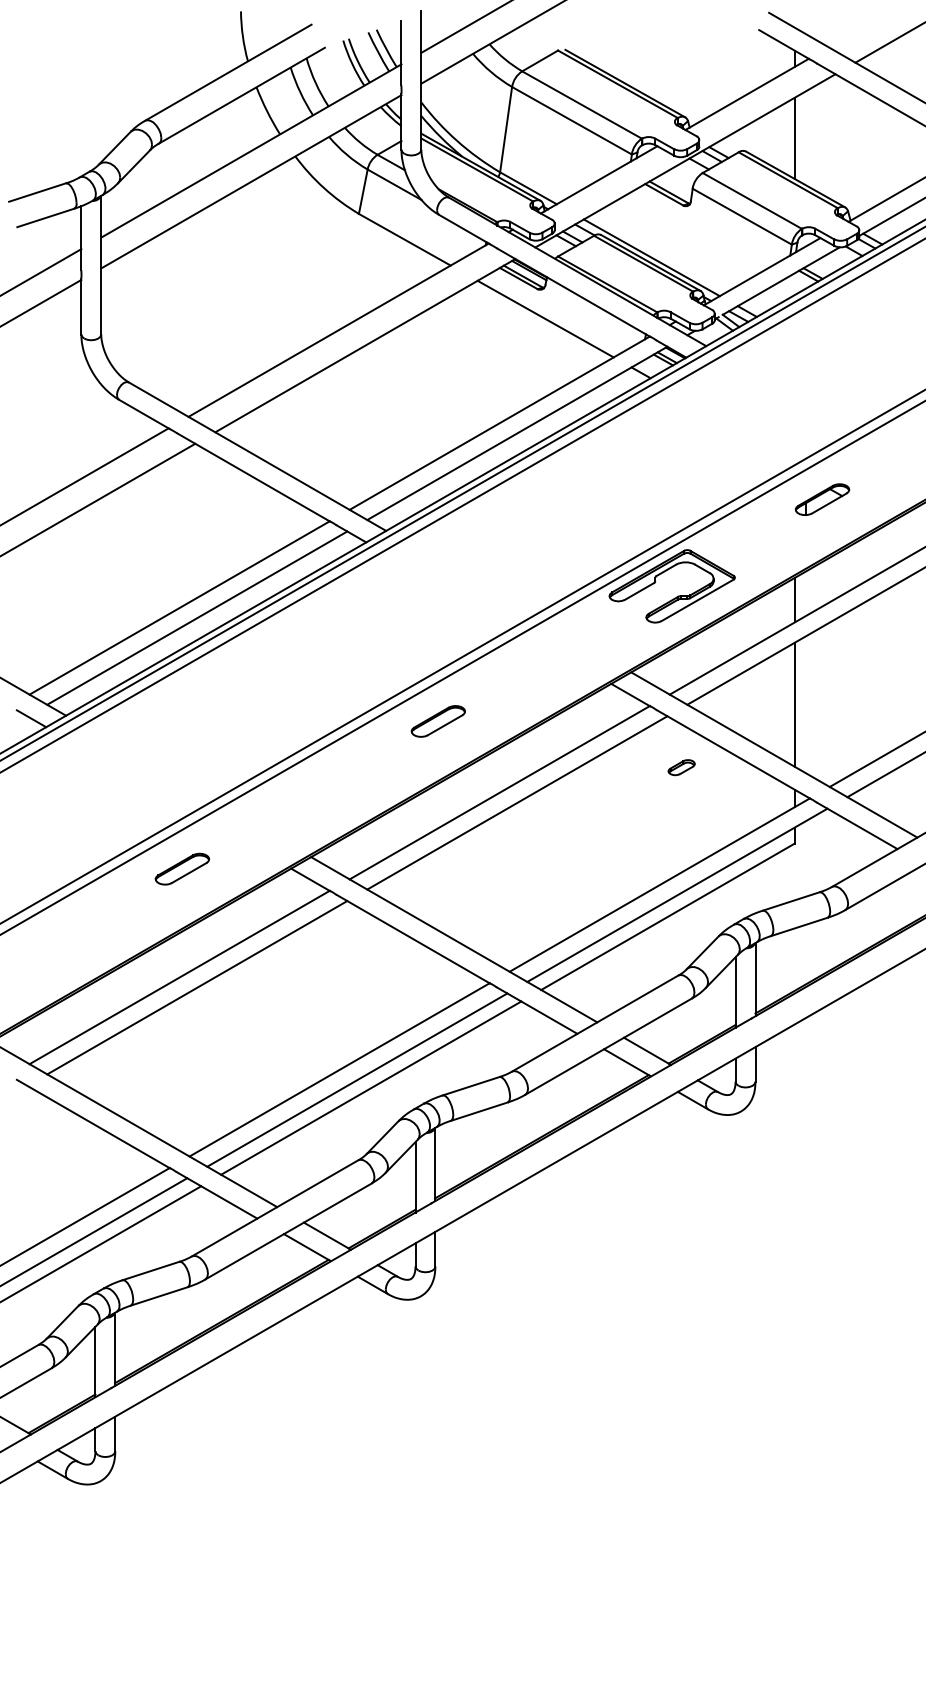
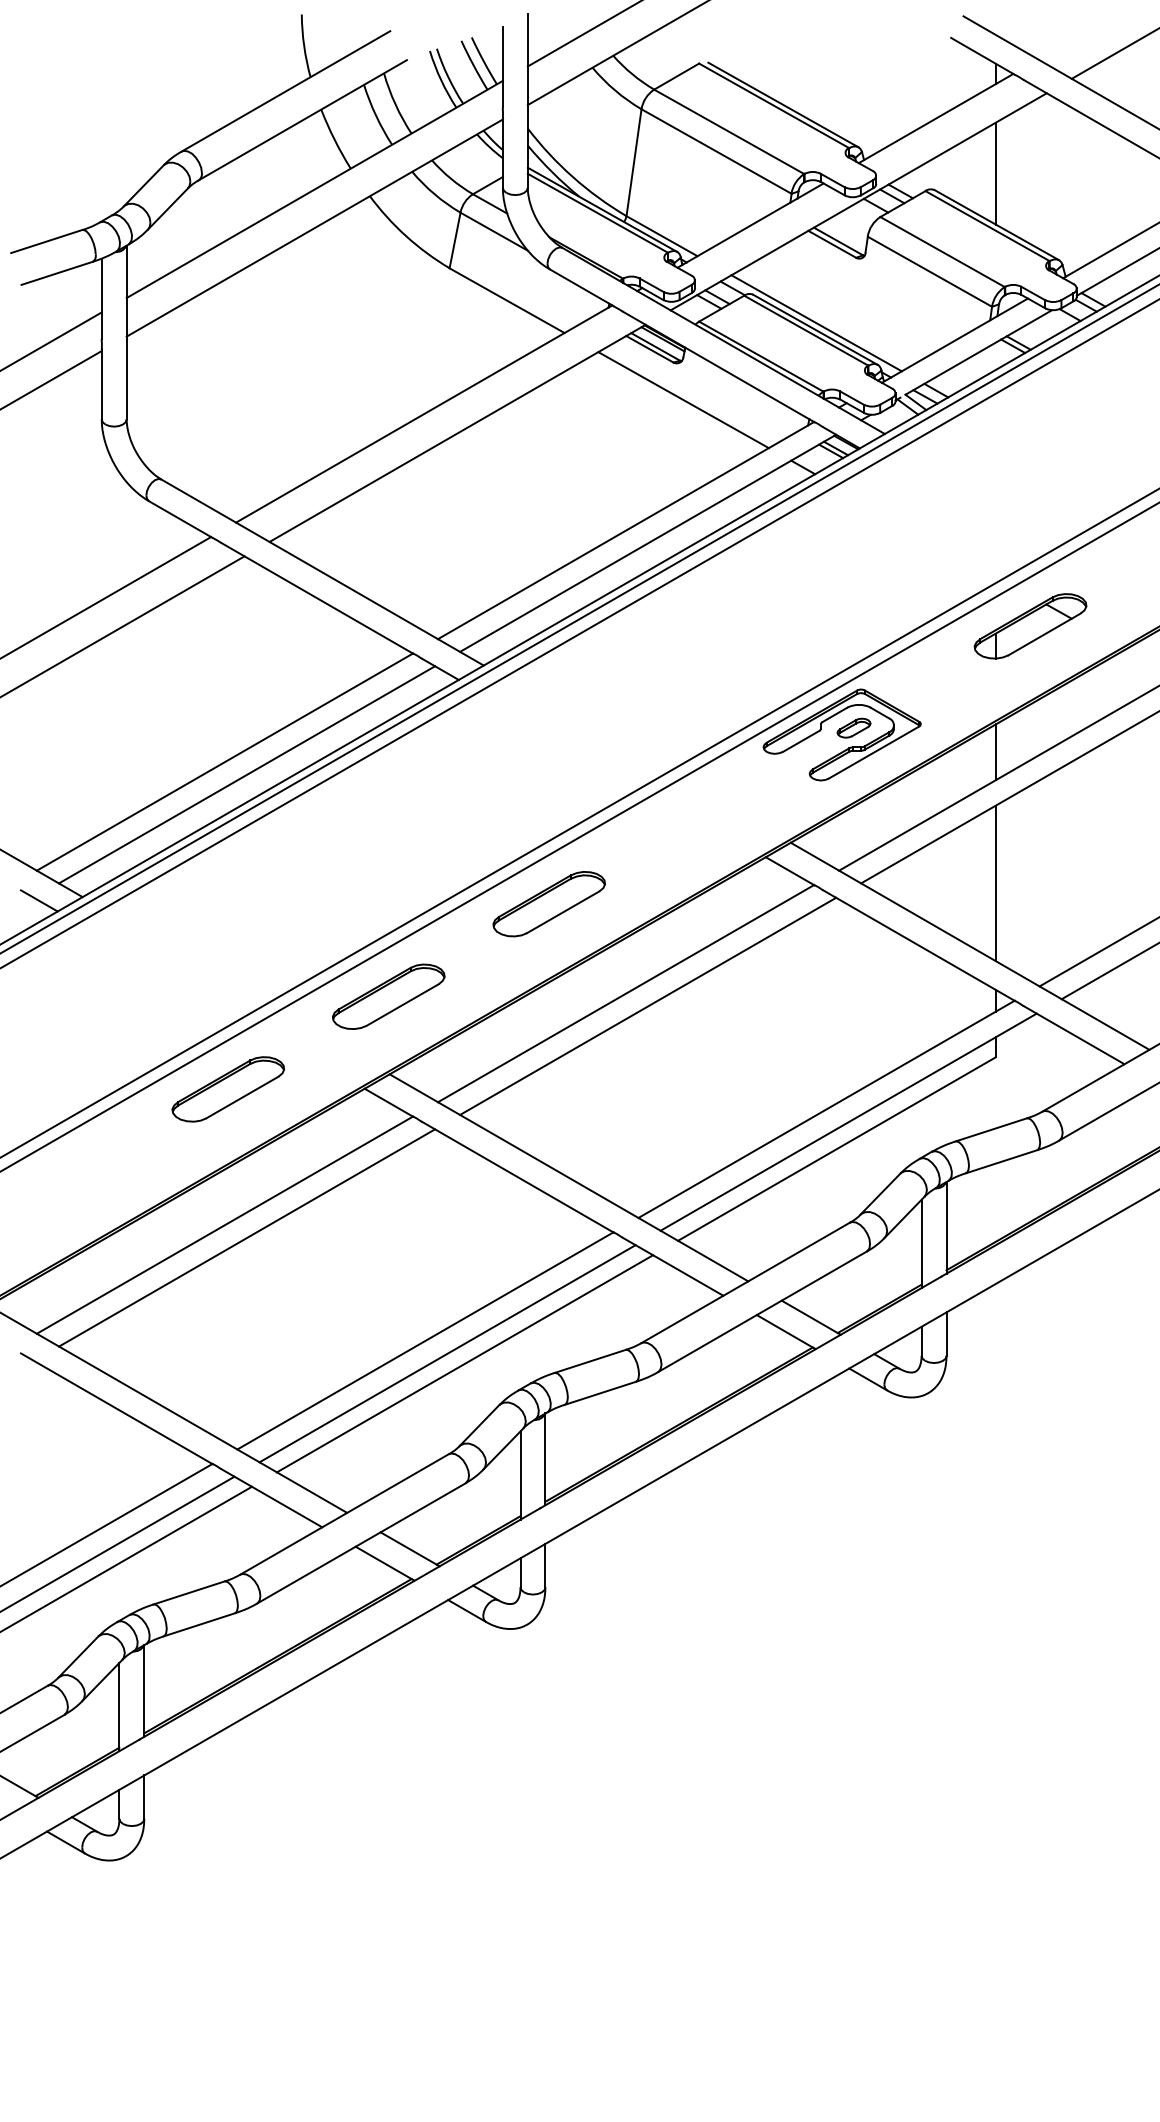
part: (822, 499) -> (1030, 626), size x1.67
part: (437, 721) -> (548, 904), size x1.67
part: (681, 767) -> (853, 727), moved
part: (310, 795) -> (388, 996), added
part: (182, 869) -> (228, 1089), size x1.67

